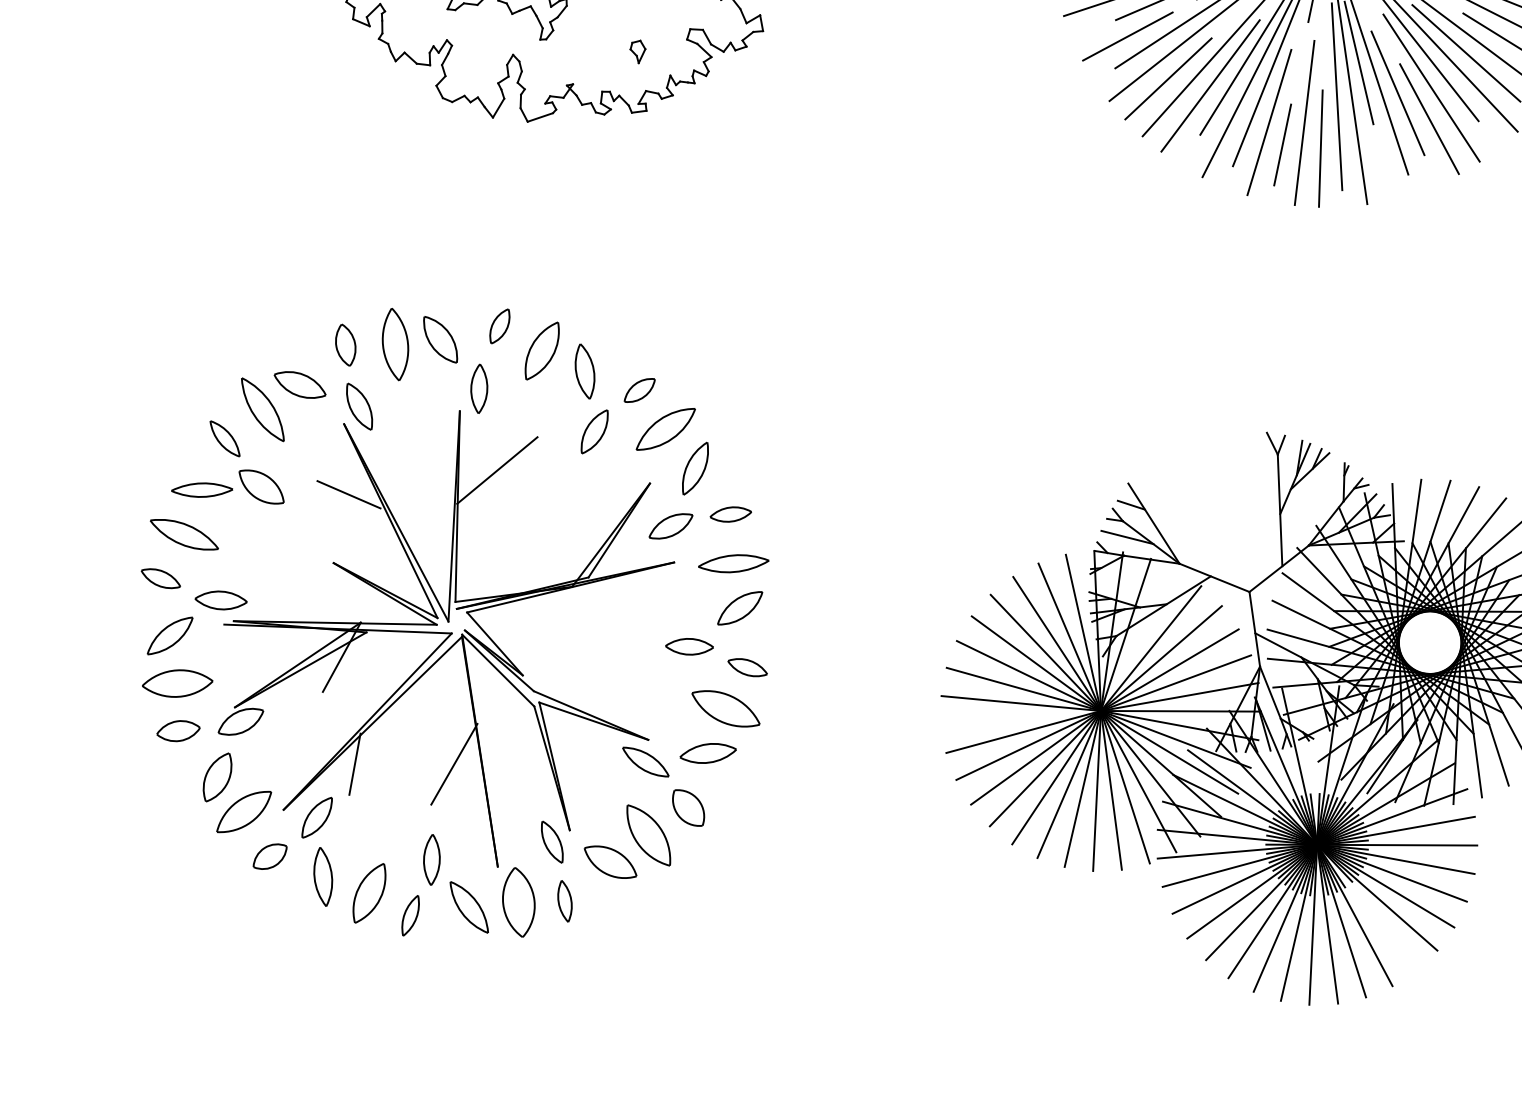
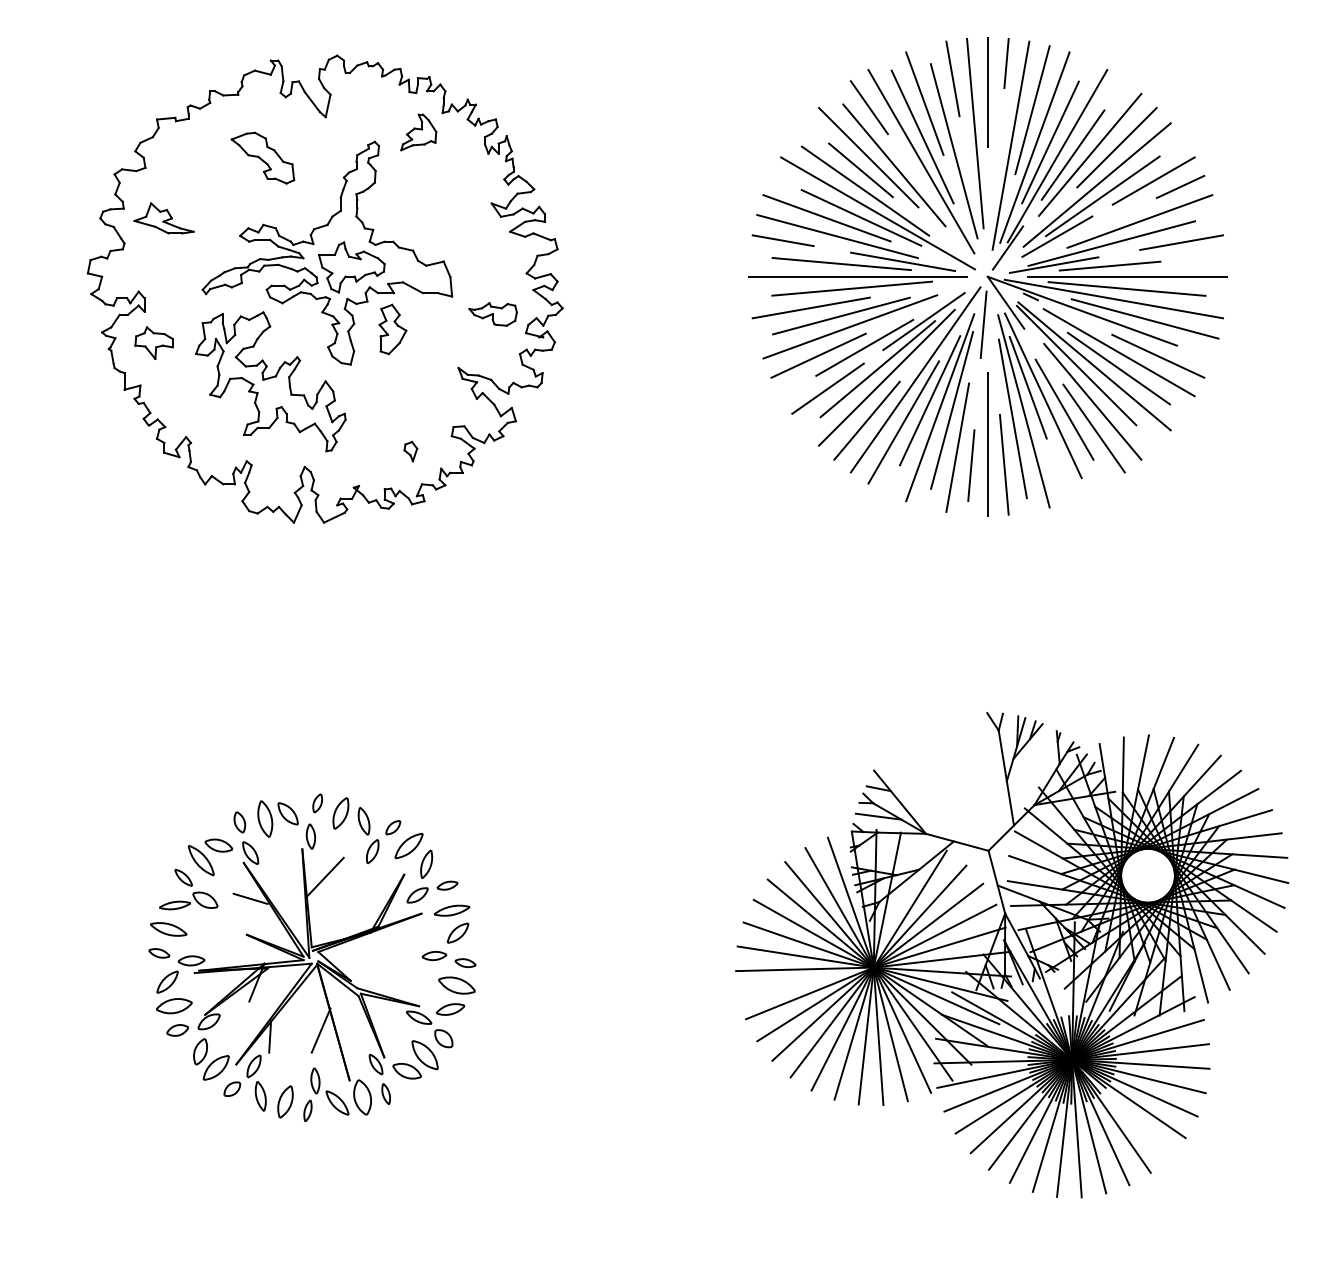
part: (454, 622) -> (312, 957), size x0.6

